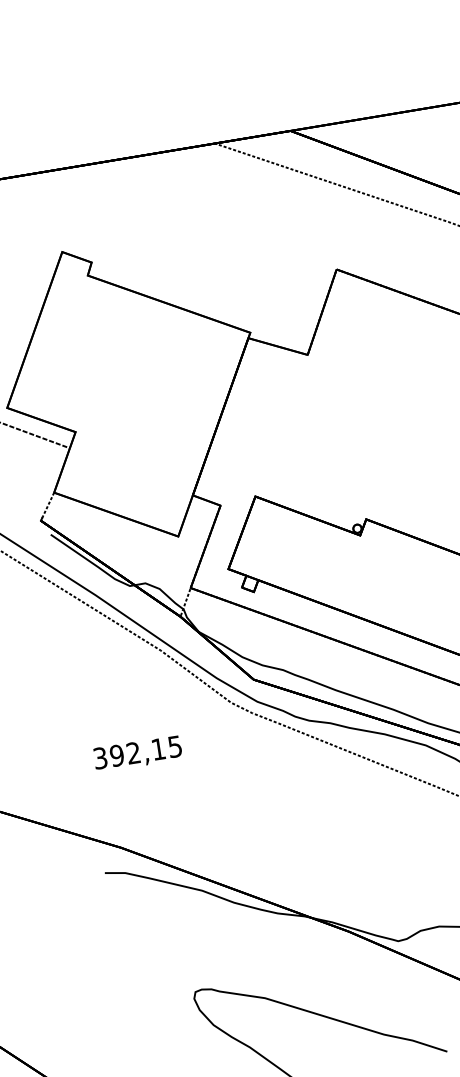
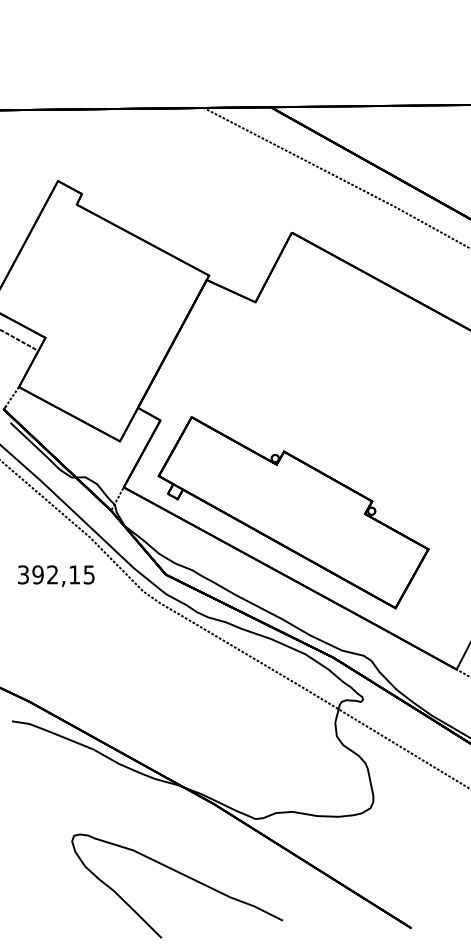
text: (138, 754) -> (56, 576), moved

